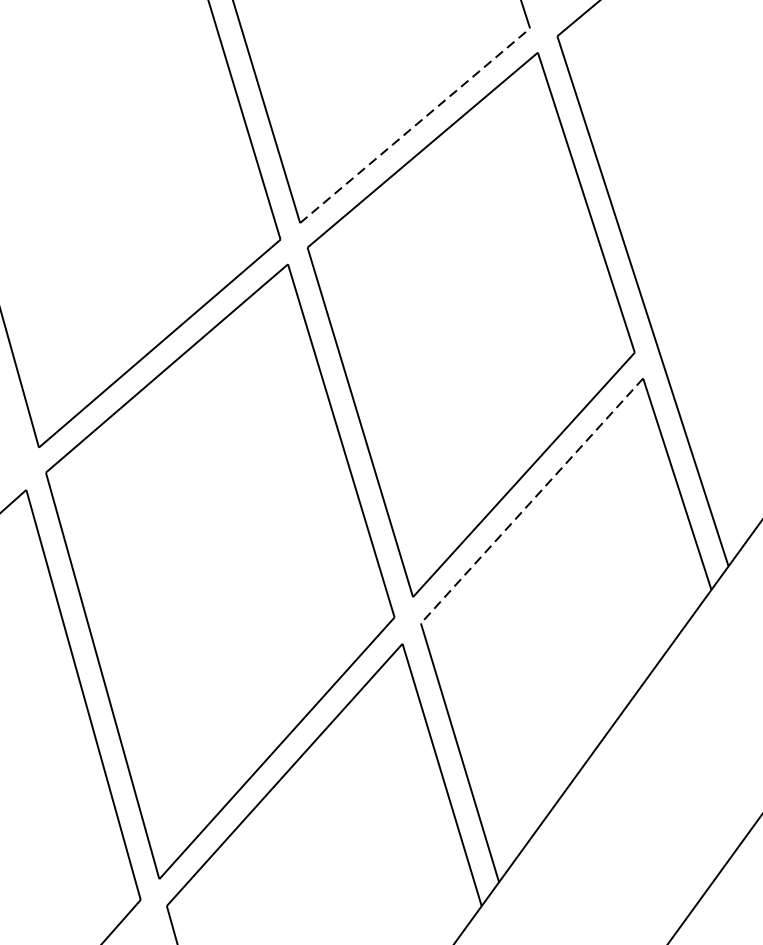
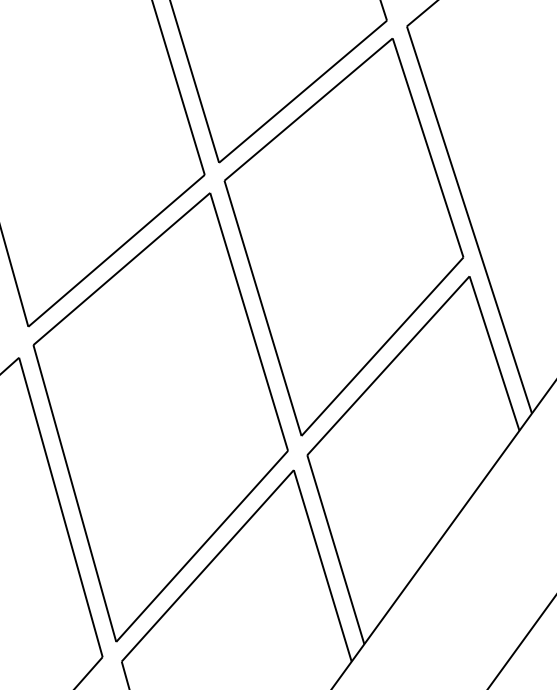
line: (415, 125) -> (303, 91), dashed -> solid
line: (532, 500) -> (388, 365), dashed -> solid

